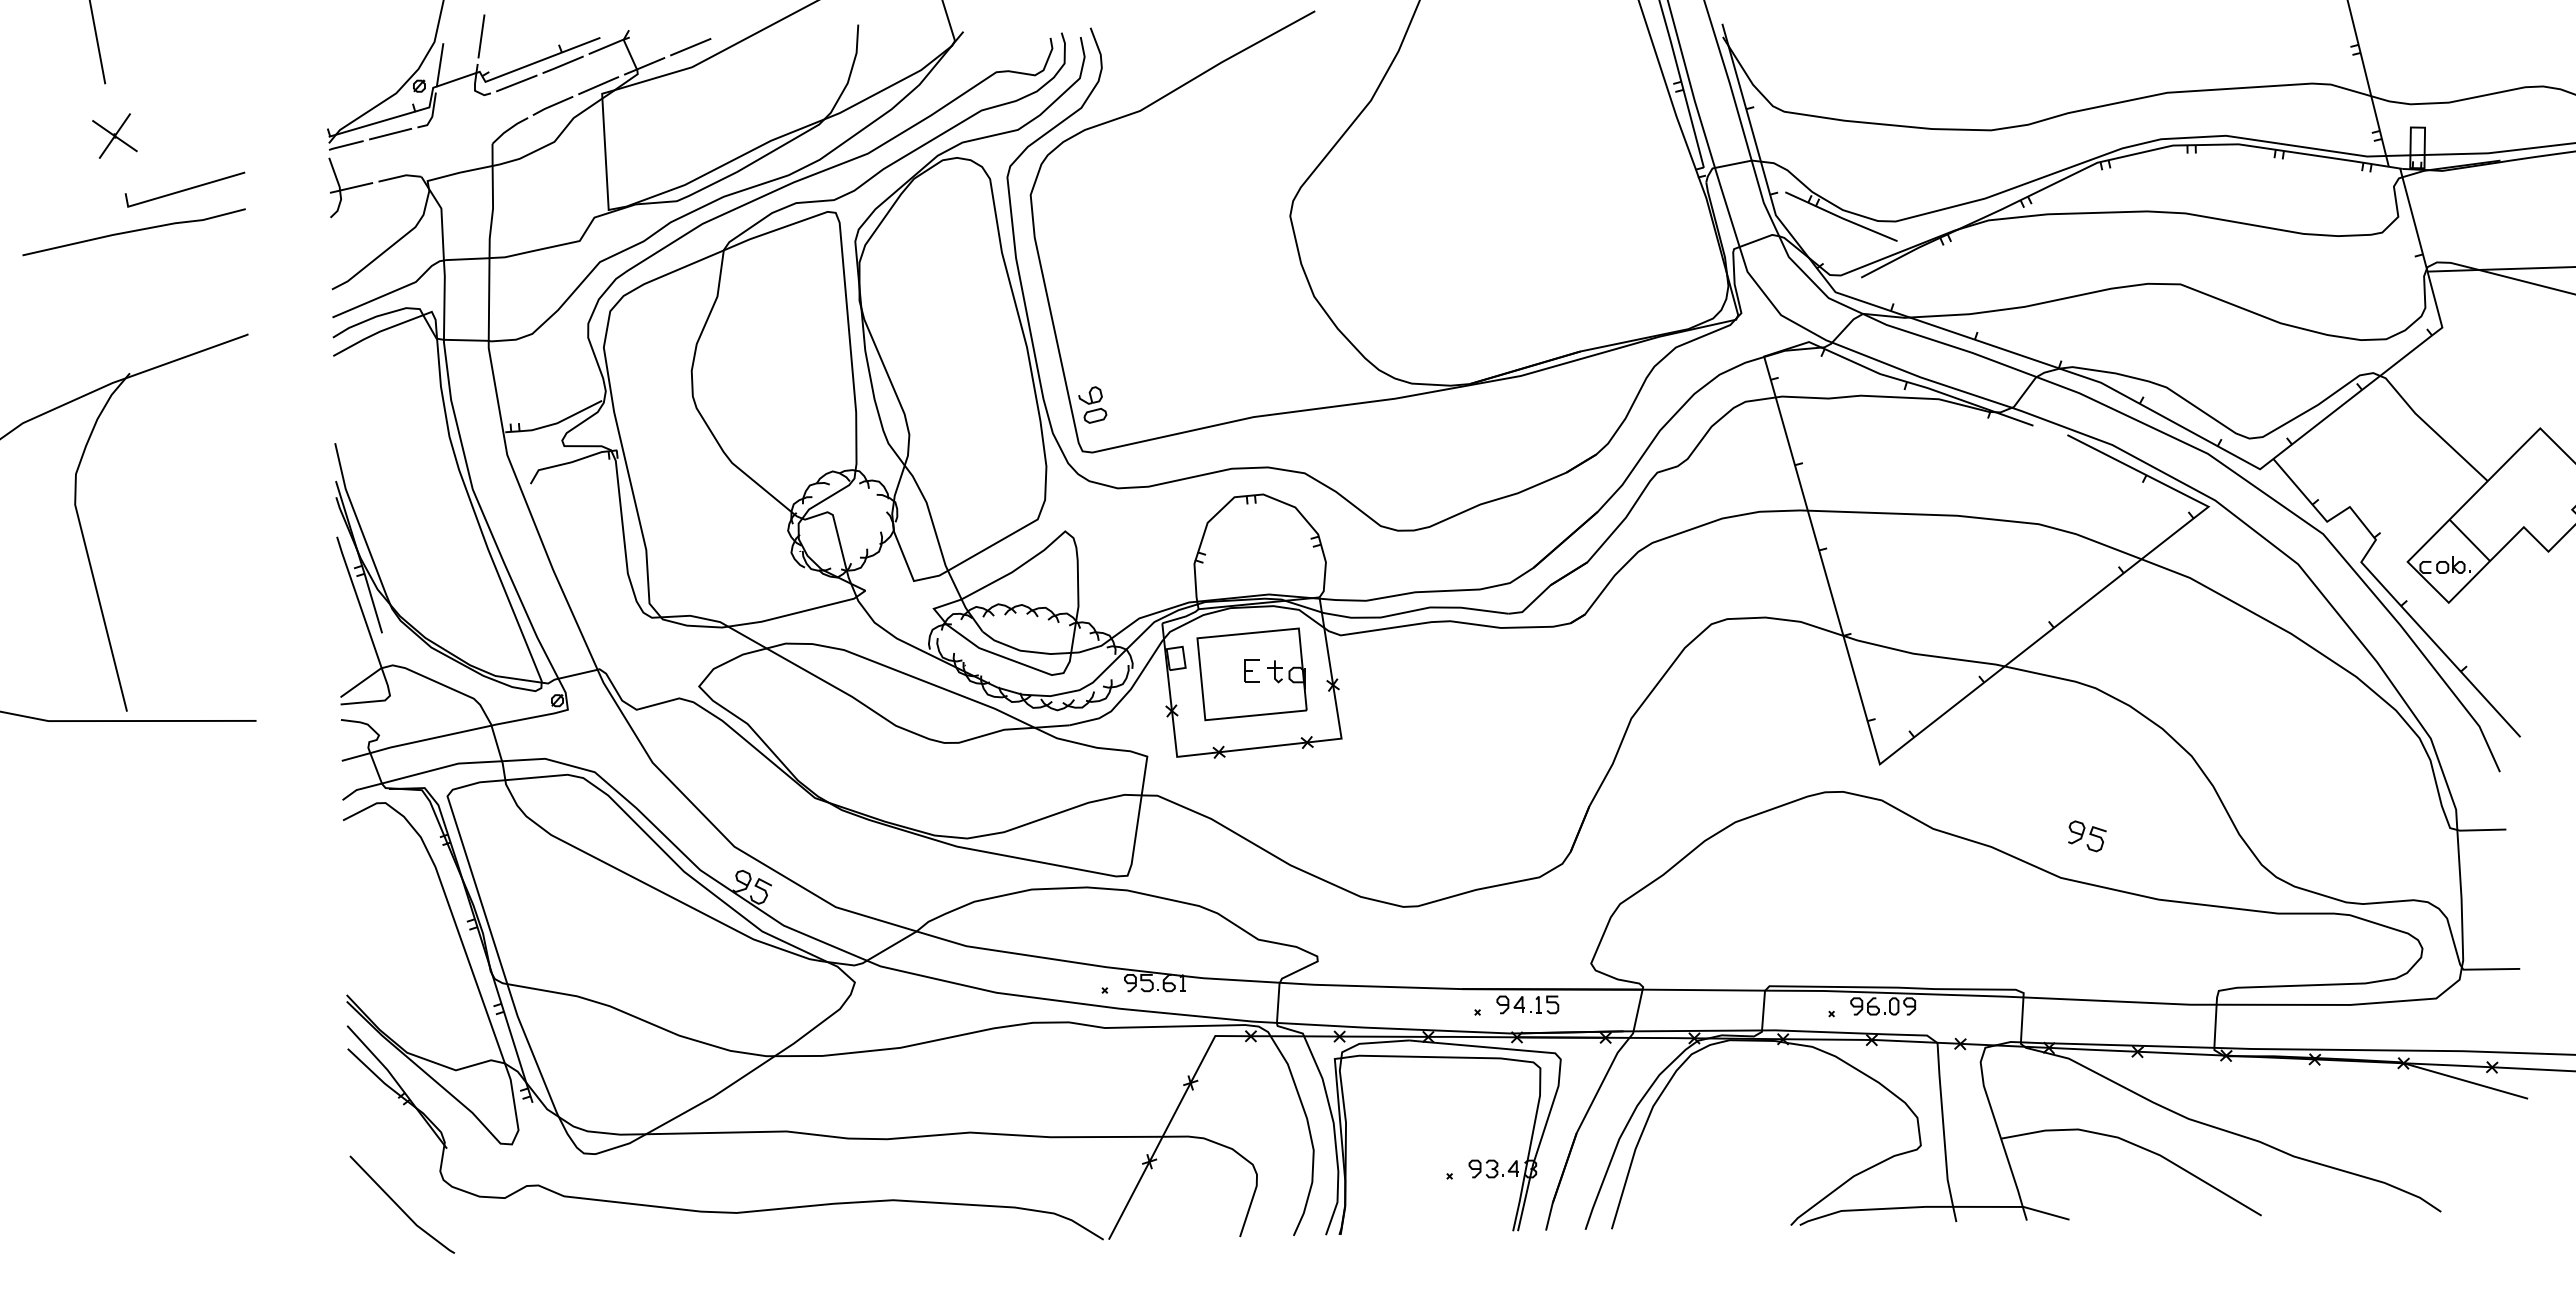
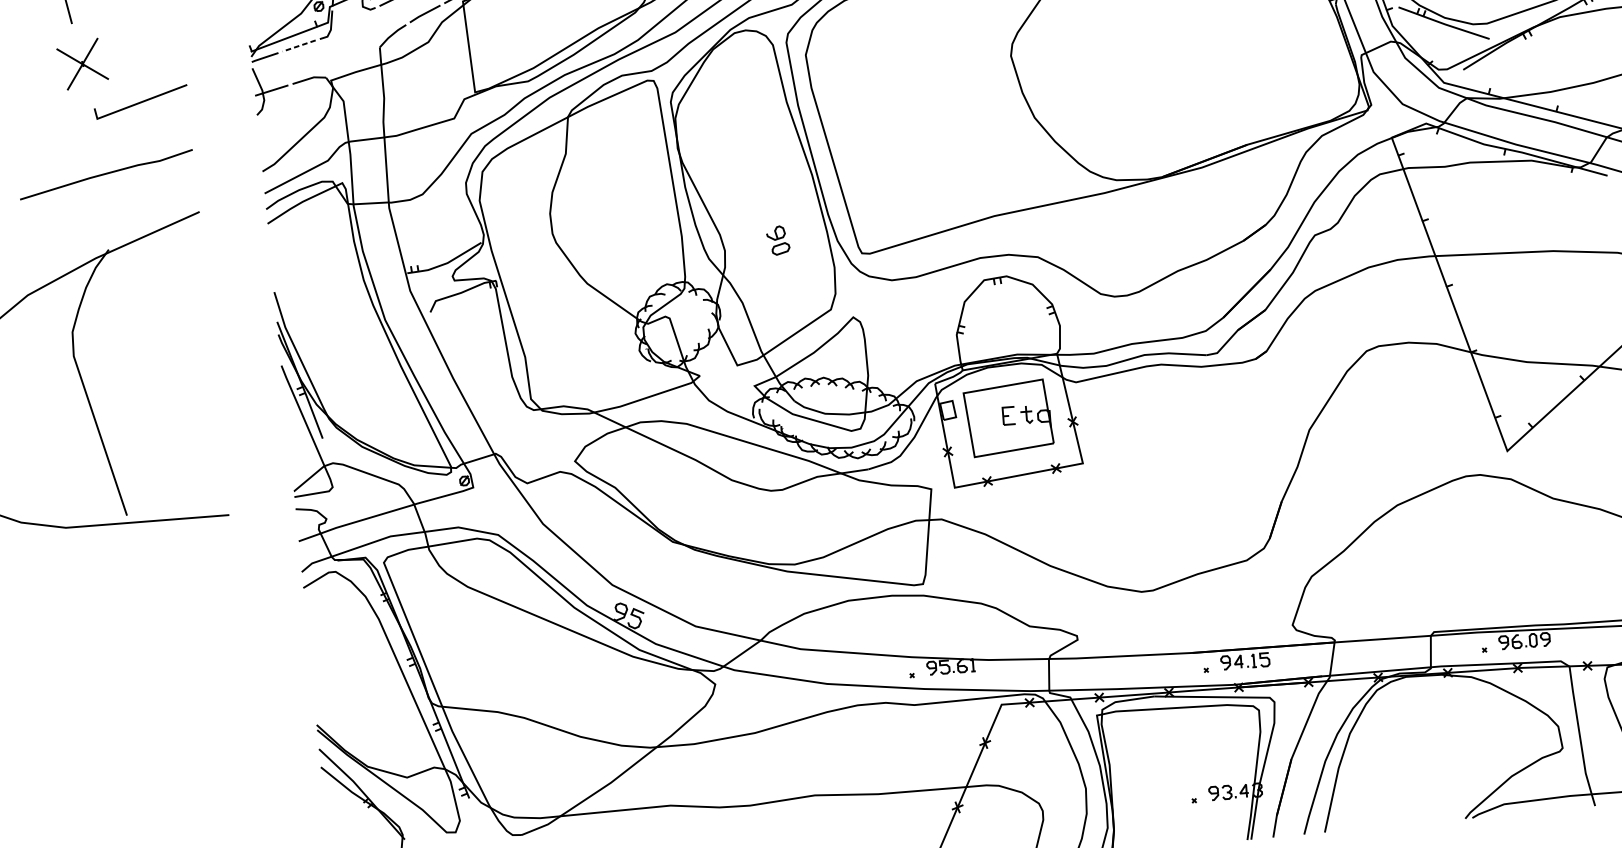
line: (390, 134) -> (299, 46), solid -> dashed
part: (114, 135) -> (82, 63), size x1.4
line: (133, 231) -> (105, 174), moved
part: (1092, 404) -> (777, 240), moved

